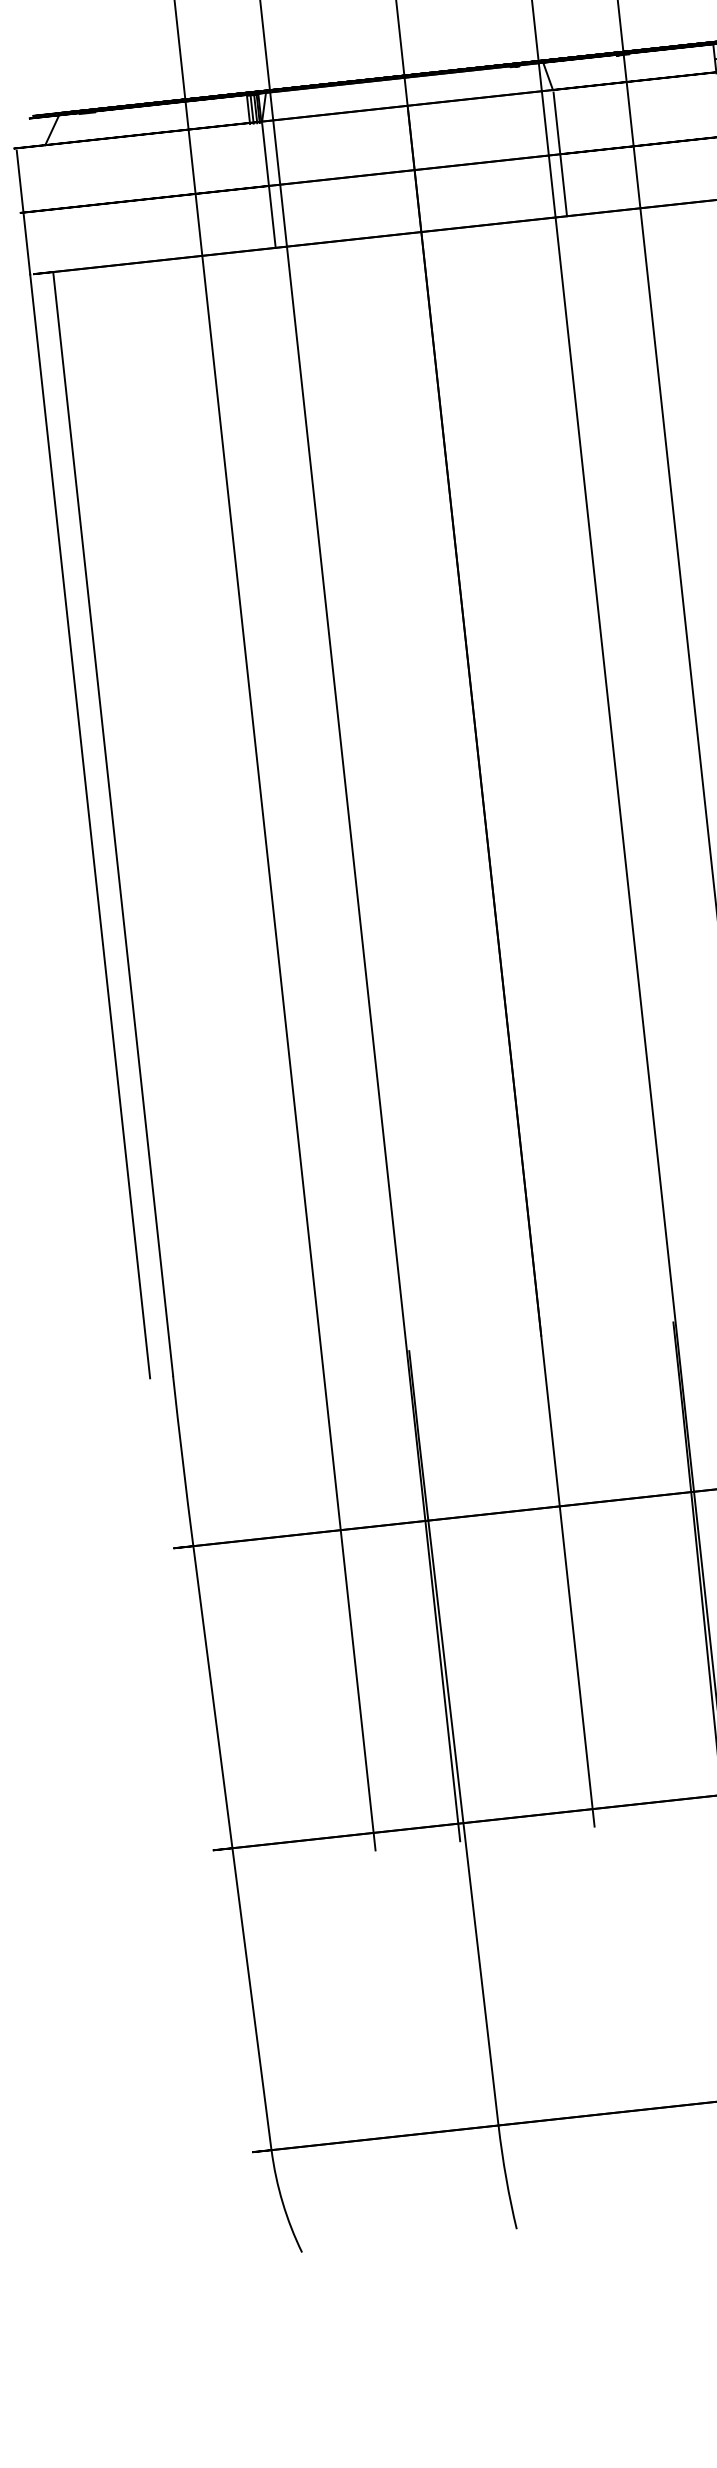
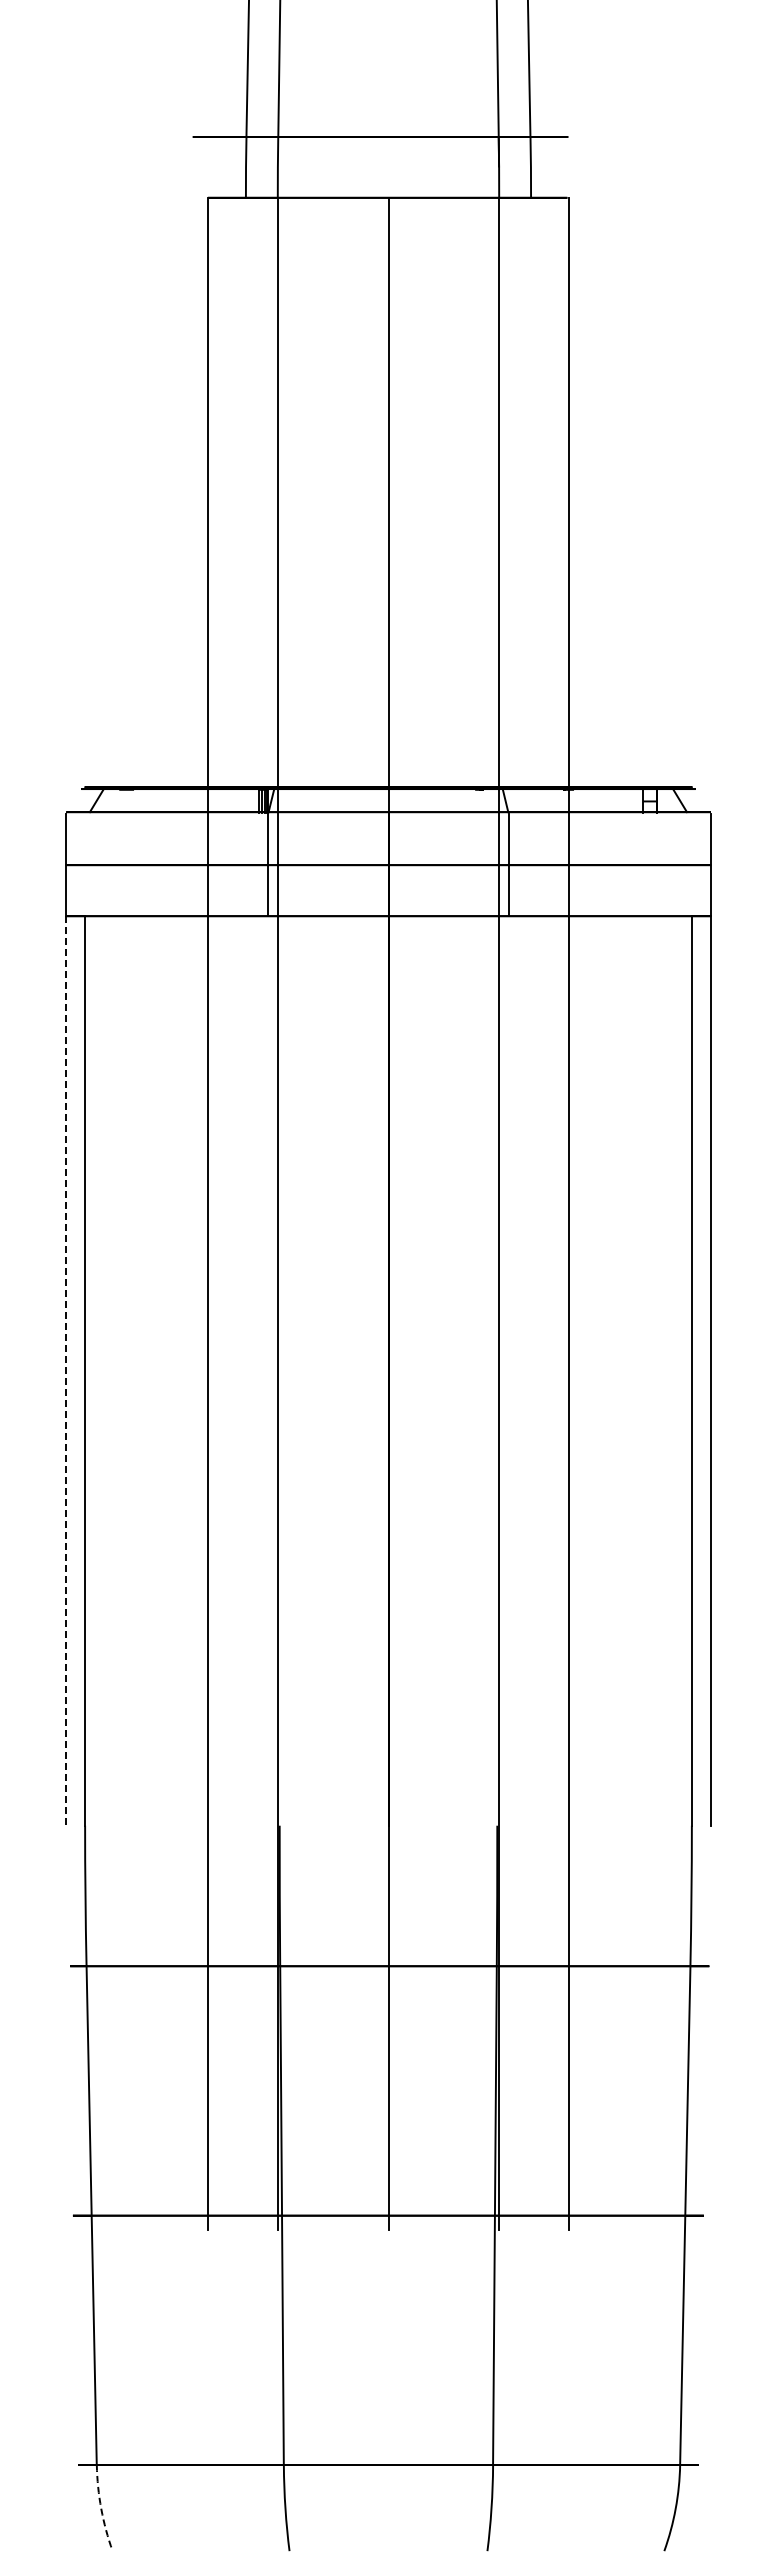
line: (90, 825) -> (66, 1370), solid -> dashed
arc: (282, 2202) -> (101, 2508), solid -> dashed

